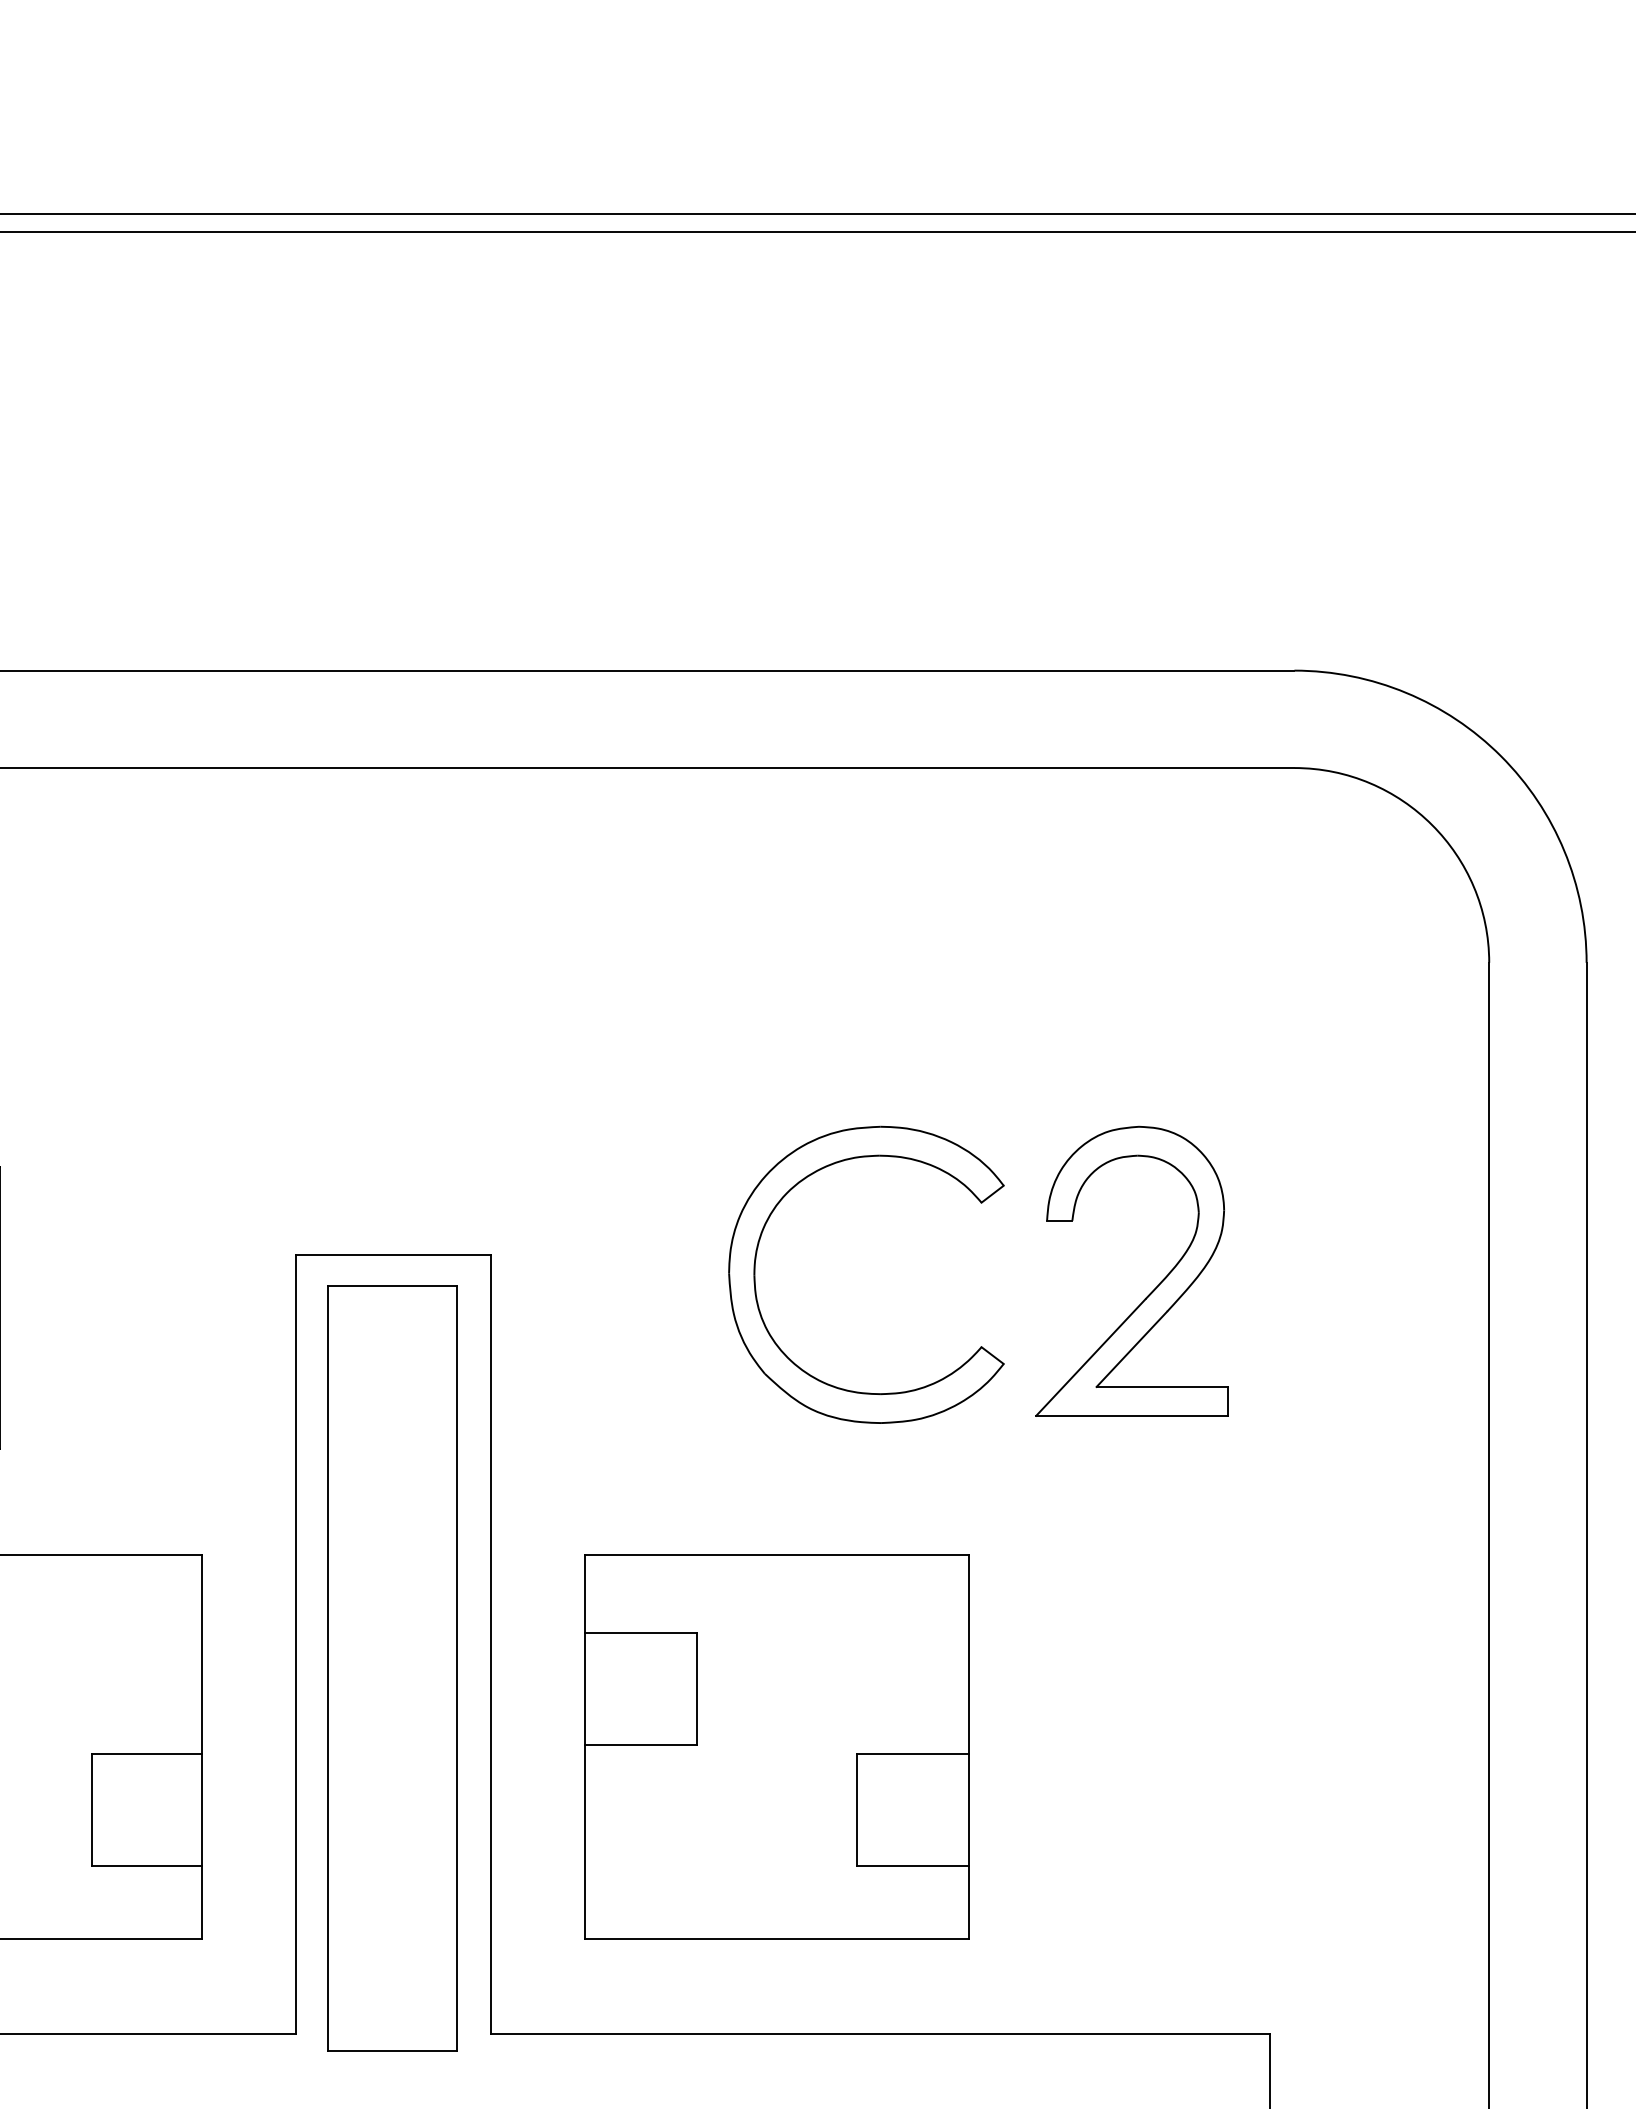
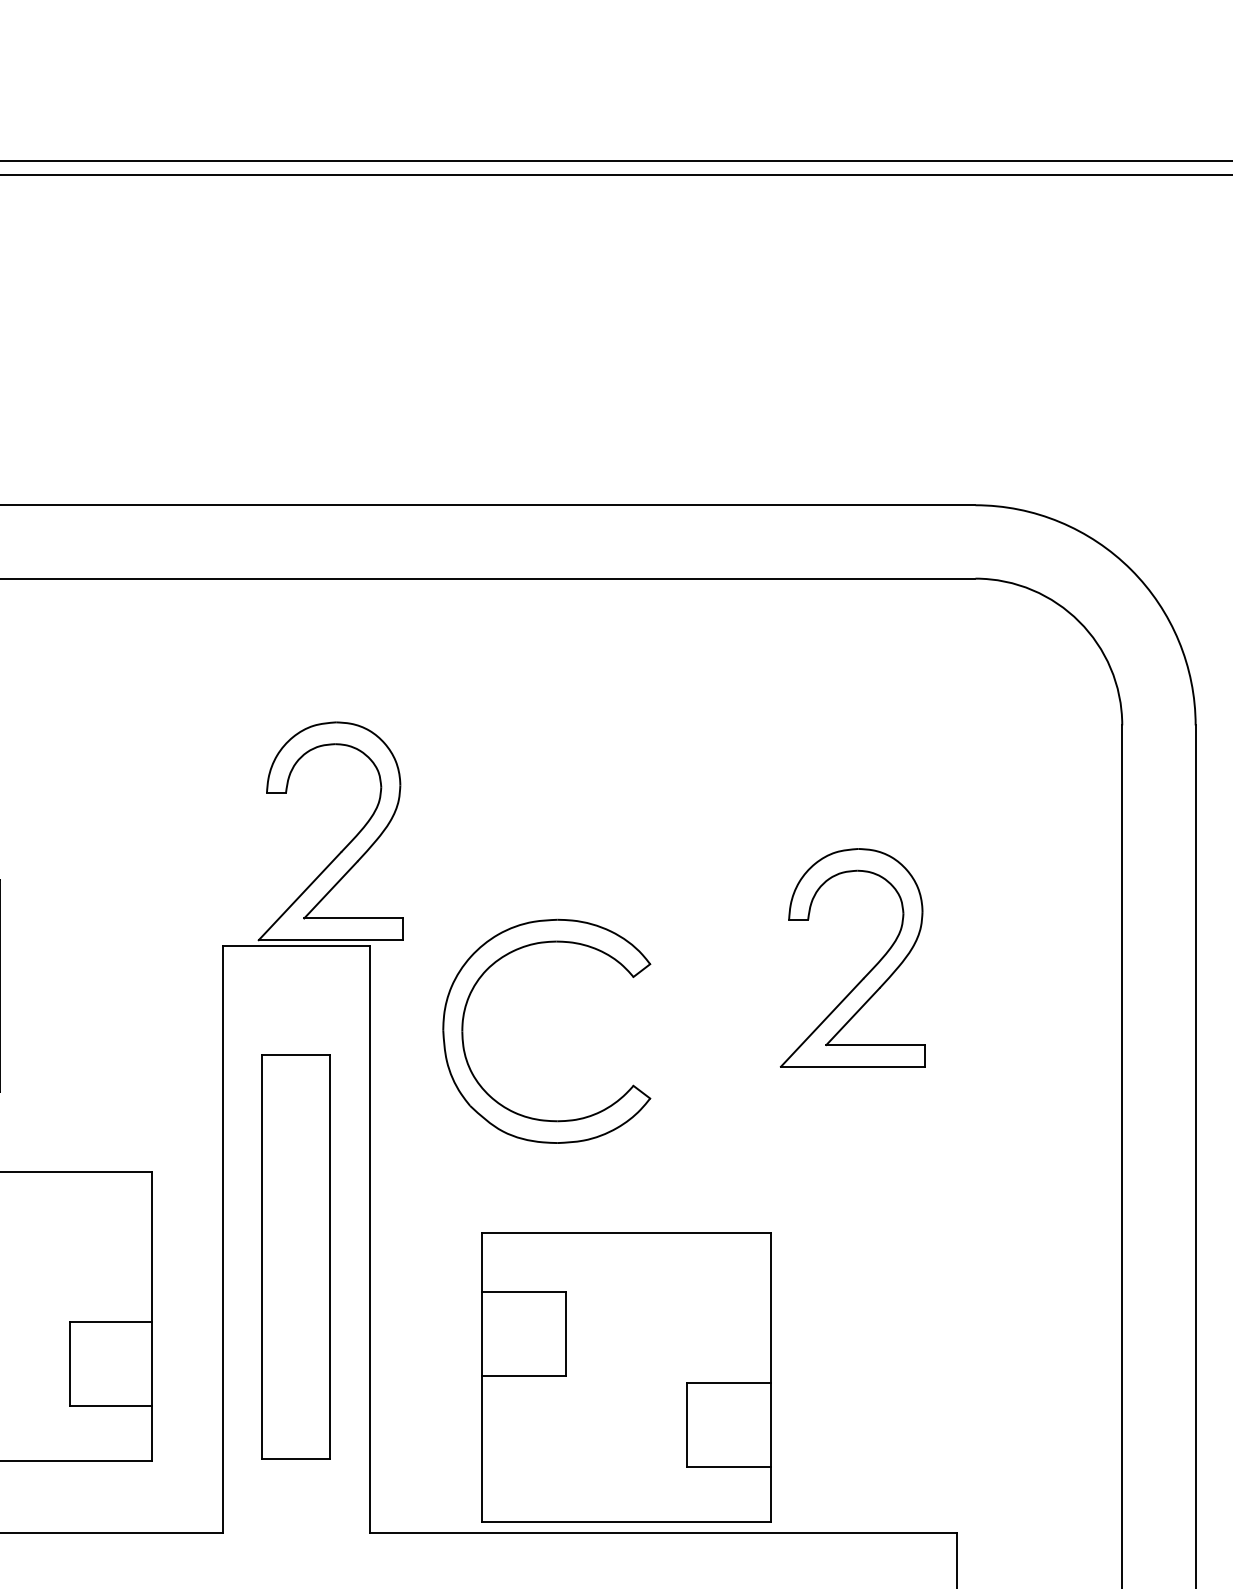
part: (459, 1122) -> (346, 845), added
part: (755, 1274) -> (463, 1031), moved
part: (392, 1668) -> (295, 1257), size x0.7
part: (776, 1746) -> (625, 1376), moved

